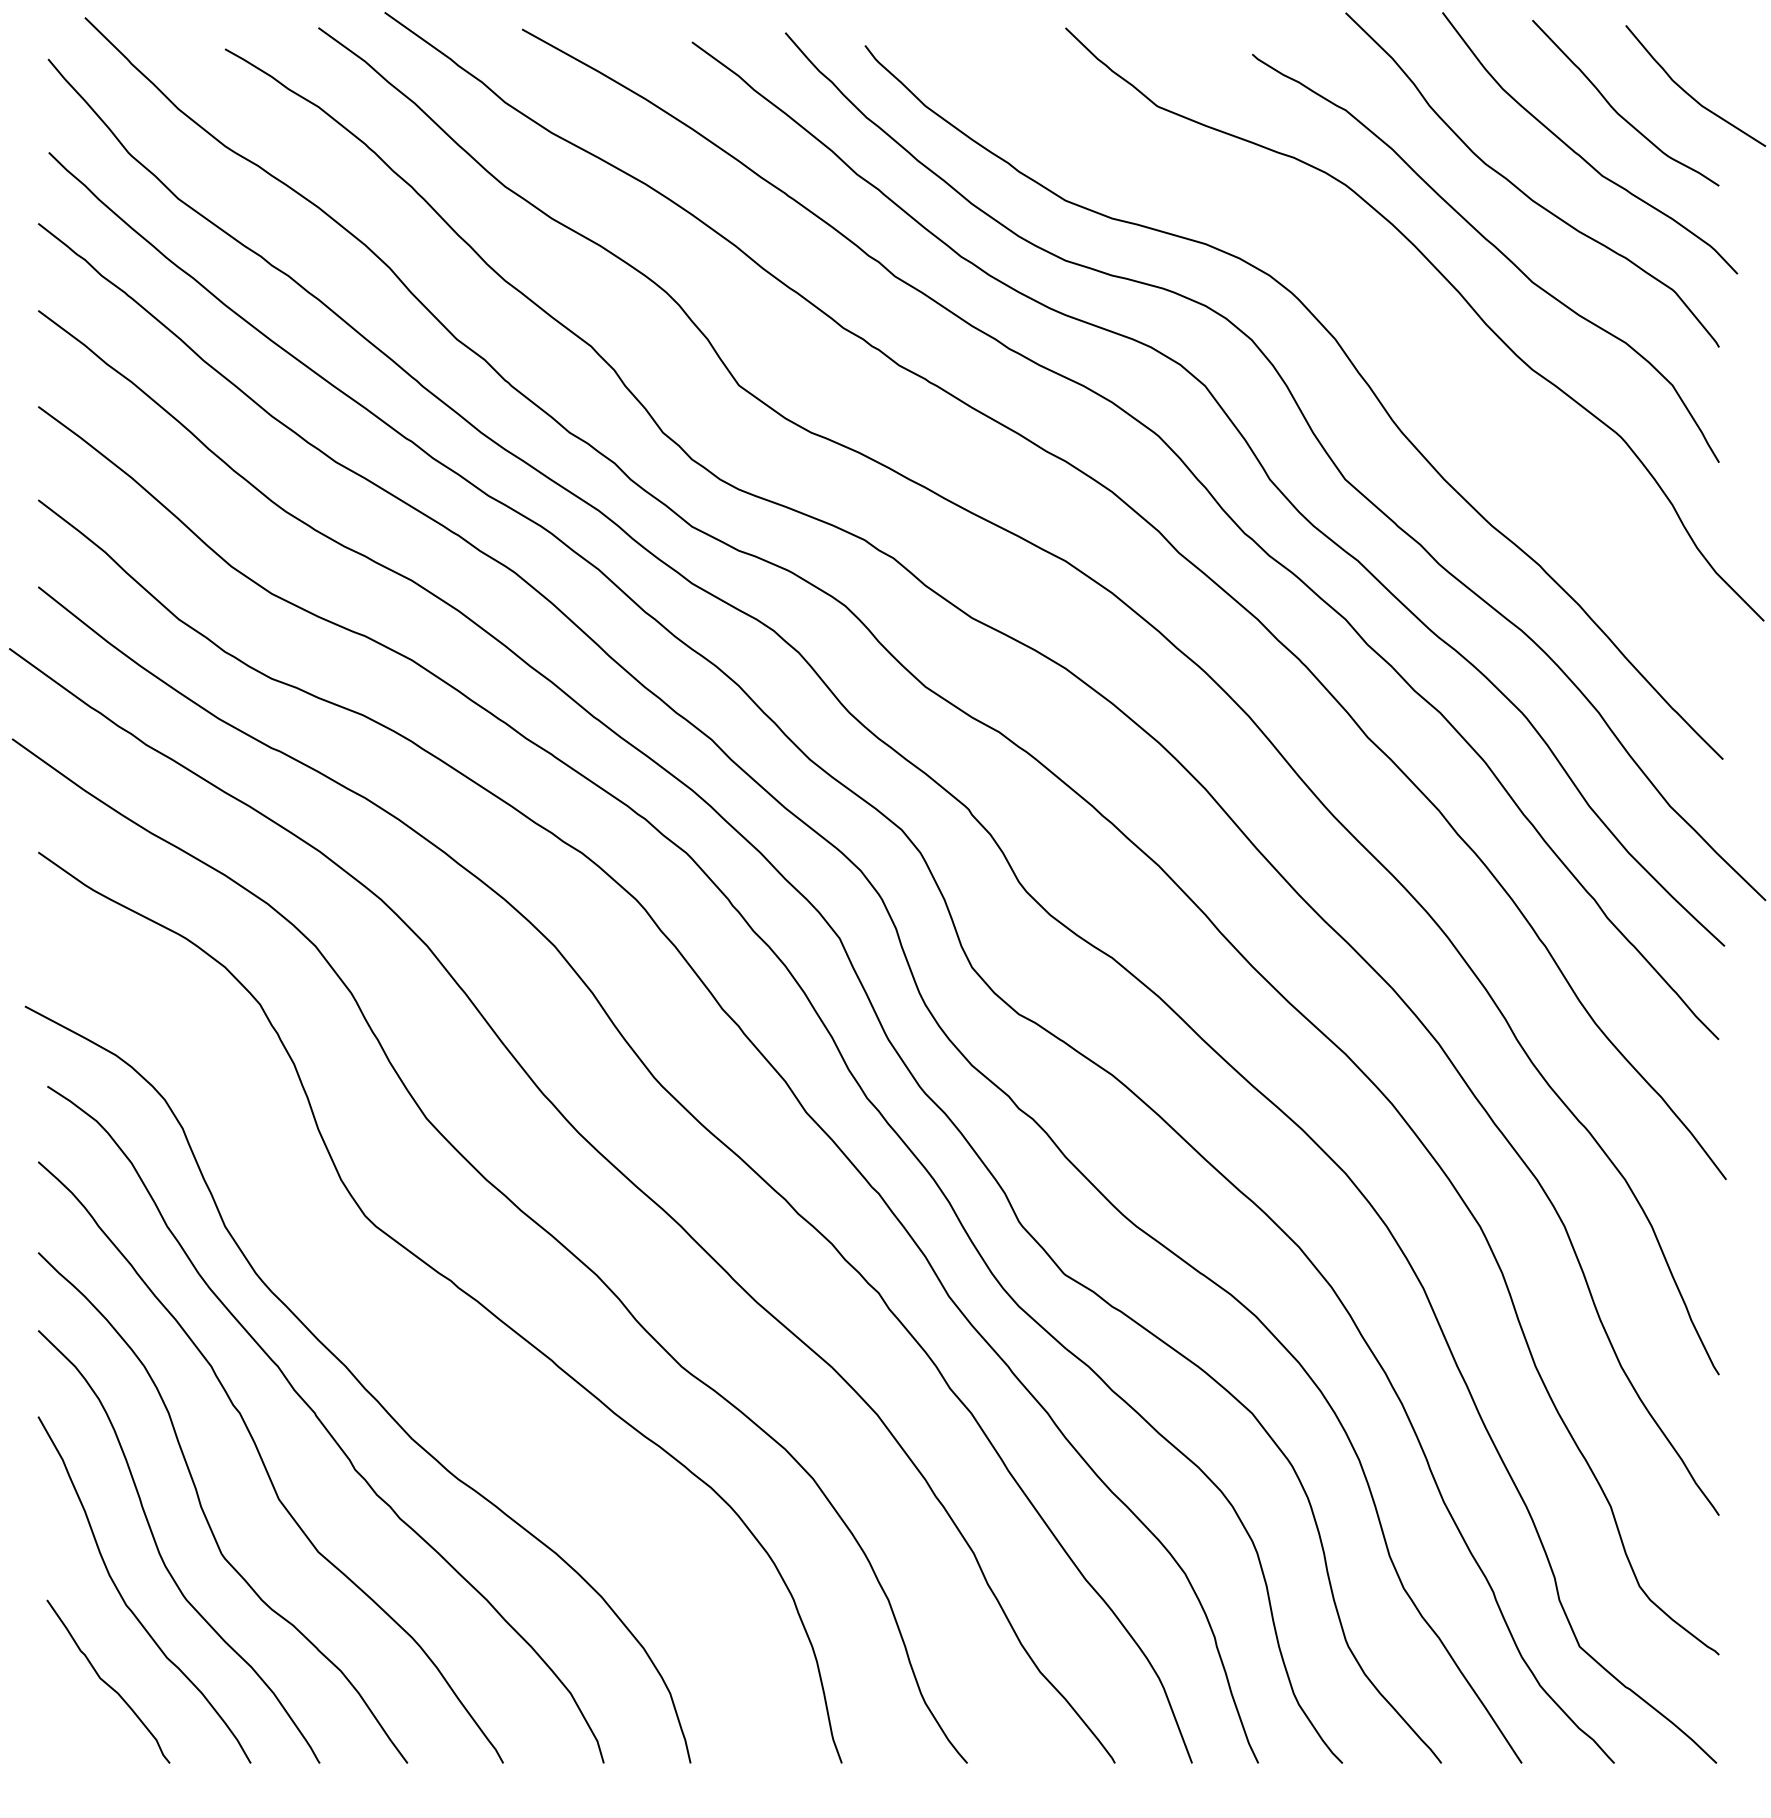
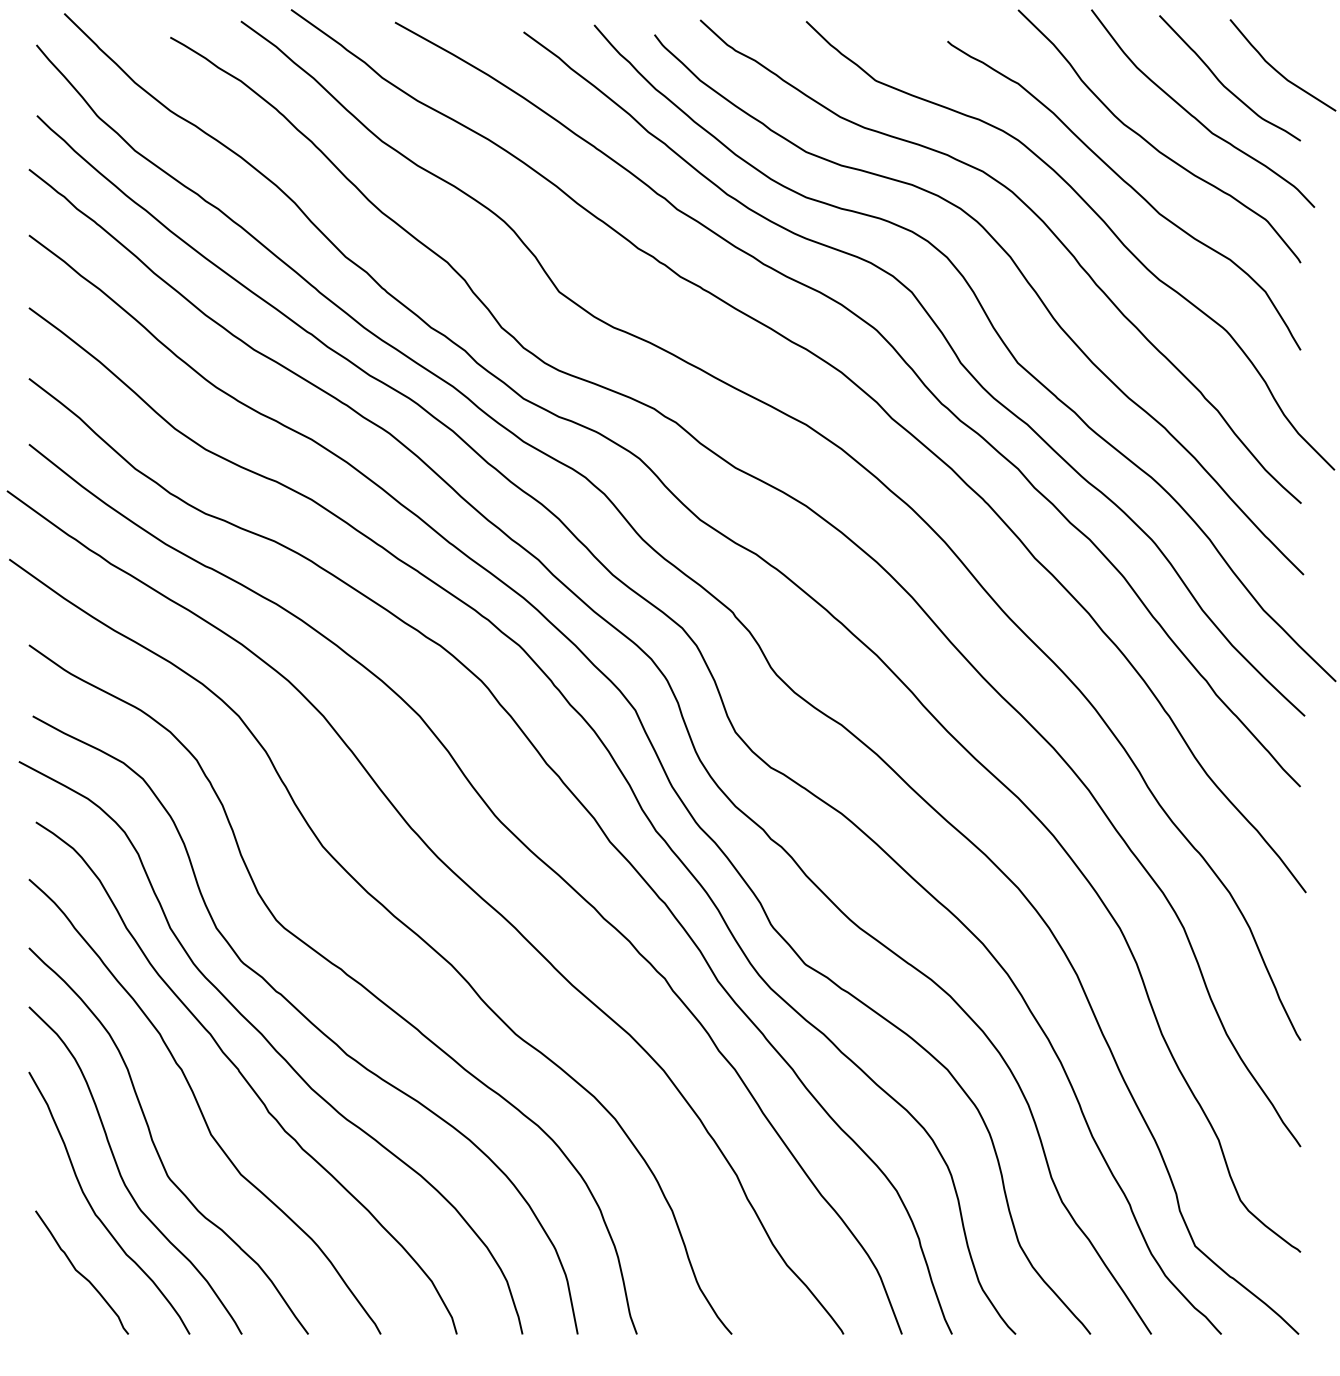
curve: (1379, 295) -> (1043, 223), added
curve: (407, 1349) -> (308, 1021), added

